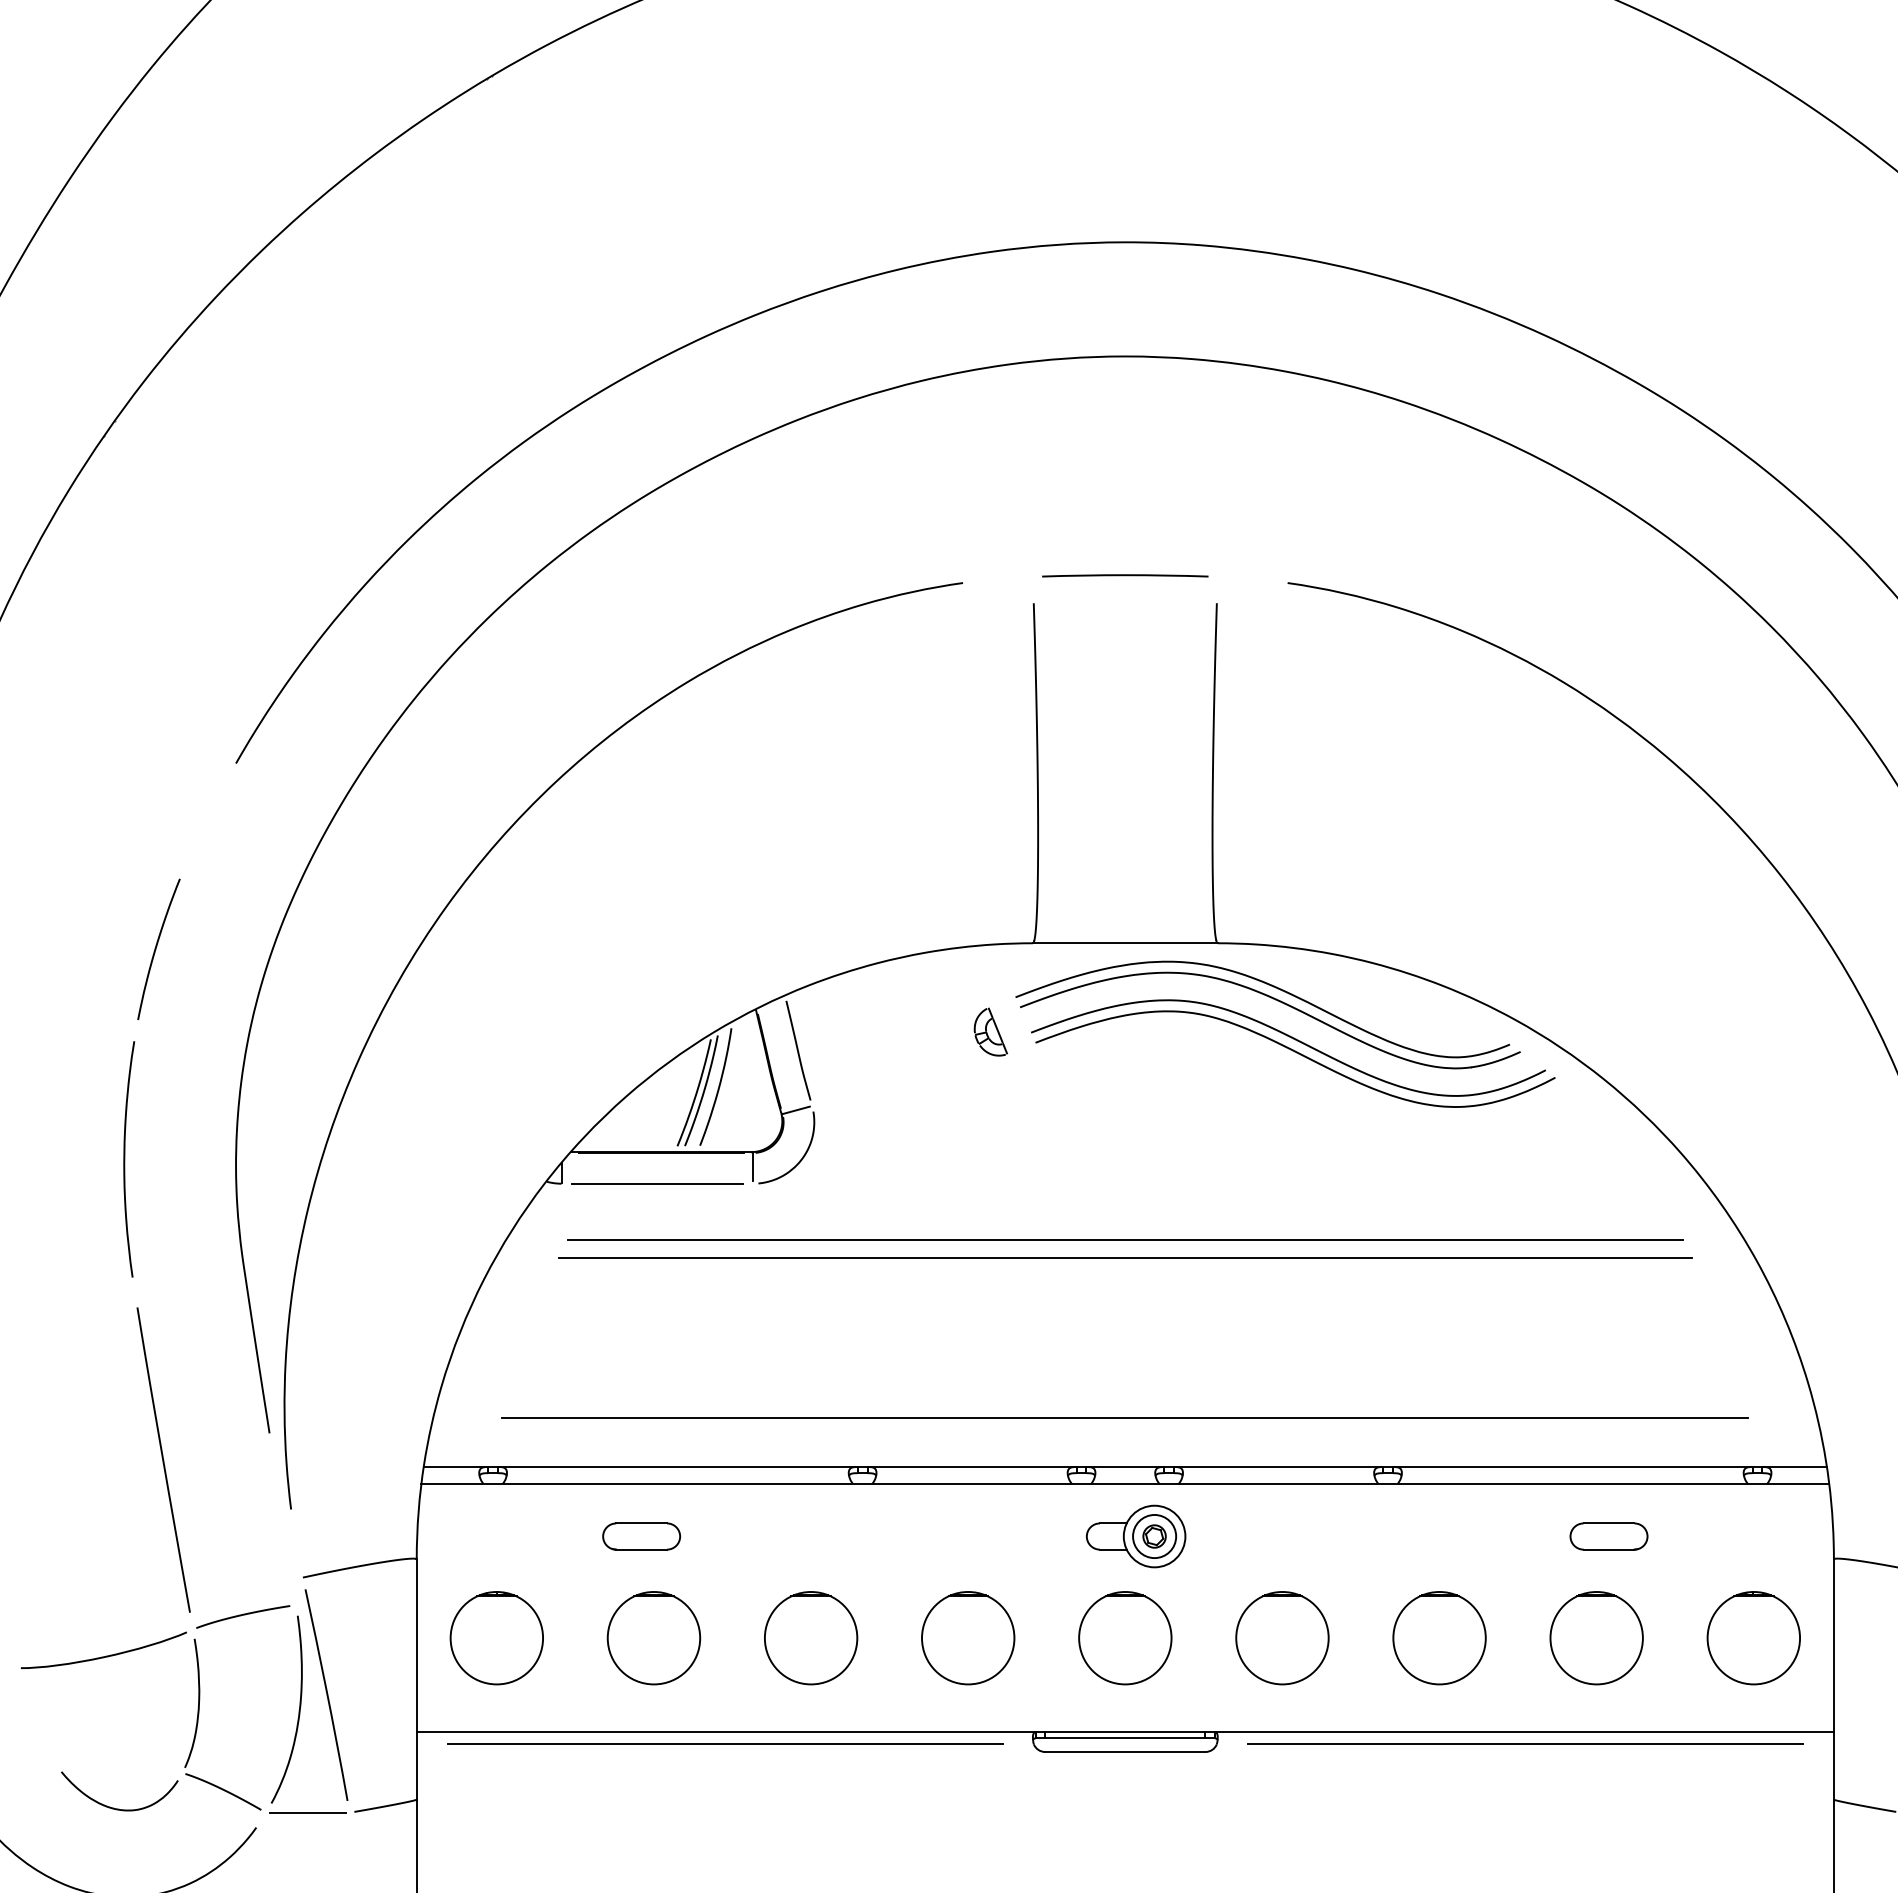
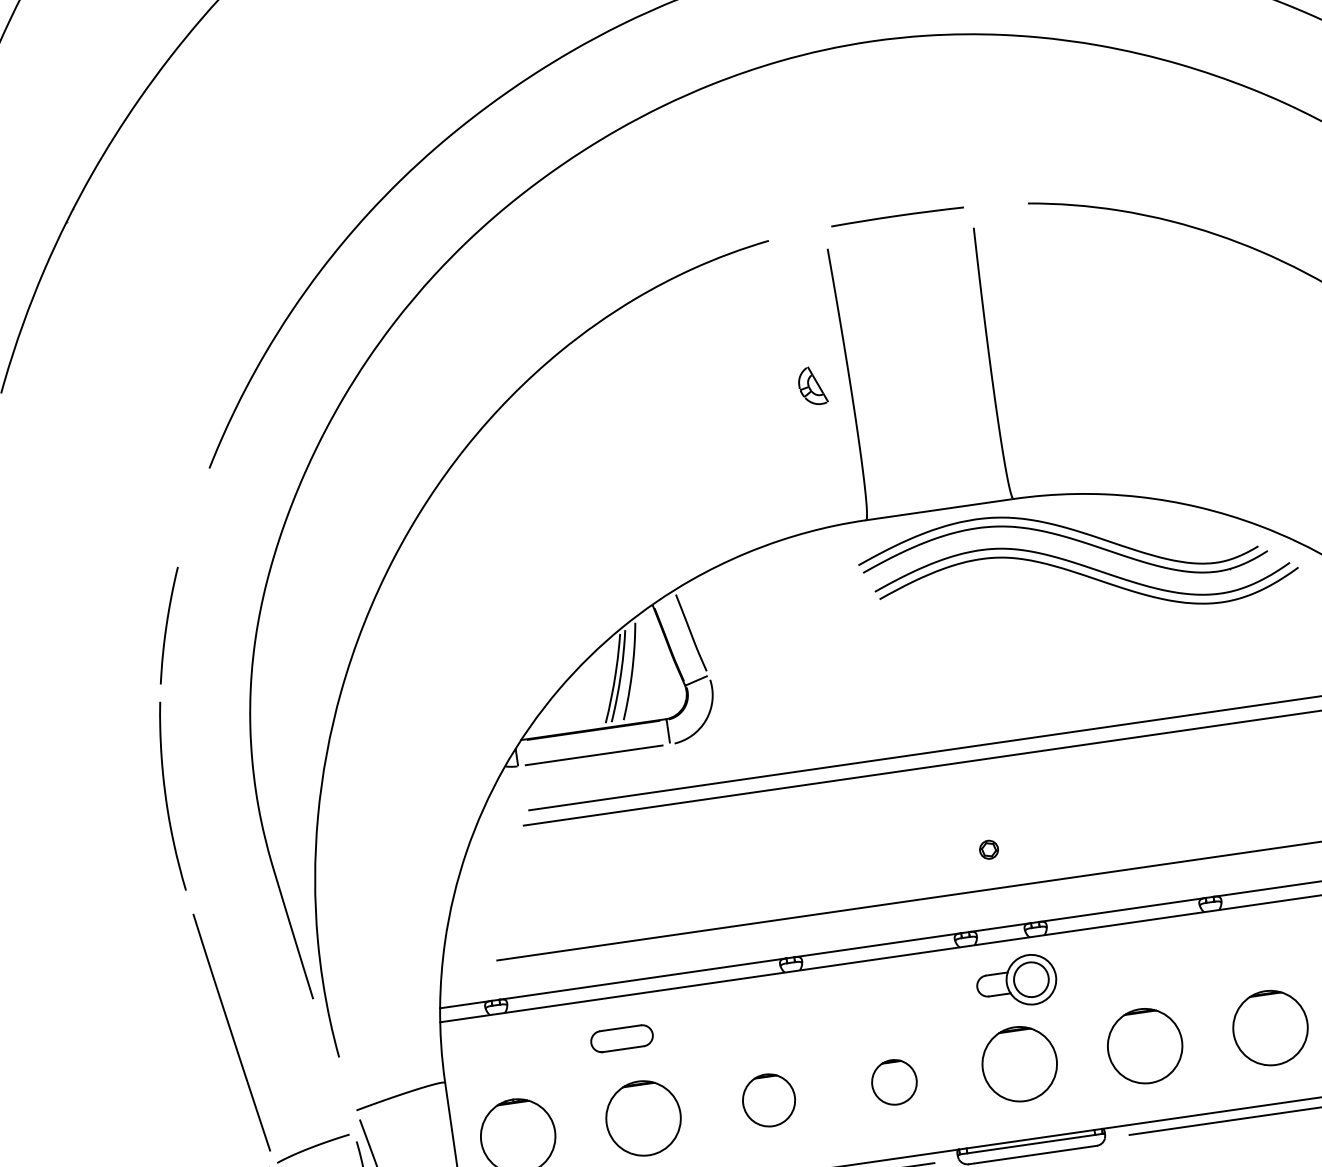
part: (990, 1031) -> (812, 385), moved
part: (1154, 1536) -> (988, 849), moved
part: (811, 1638) -> (769, 1100), size x0.7
part: (968, 1638) -> (894, 1082), size x0.6

